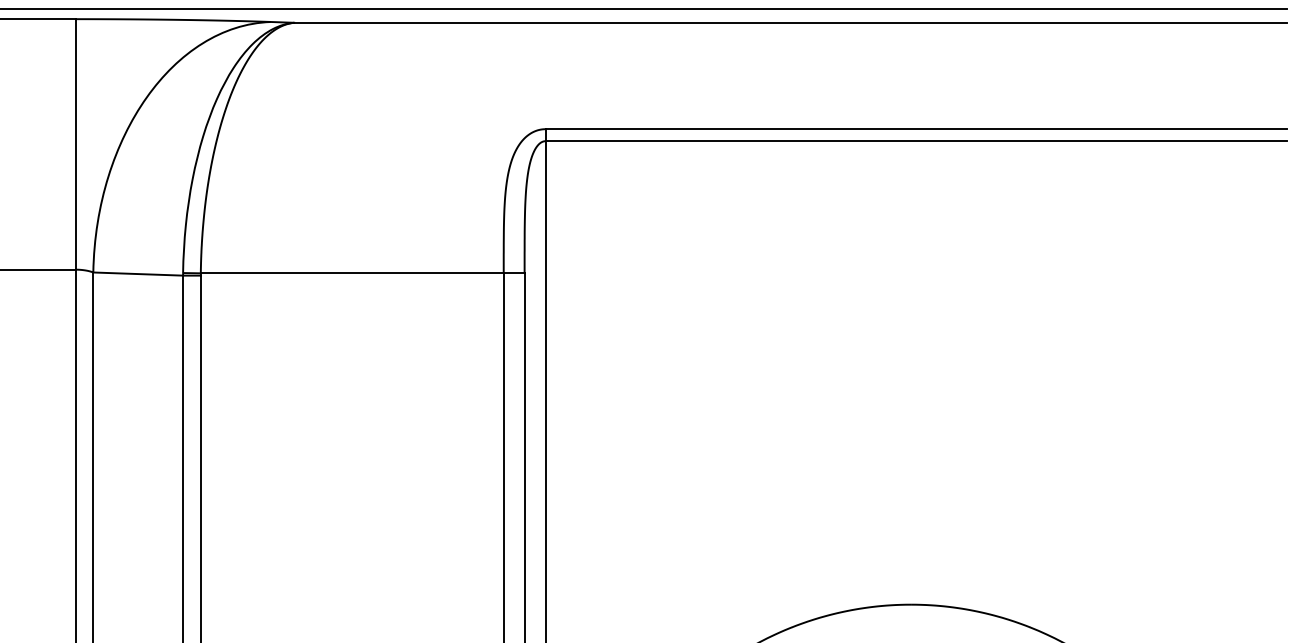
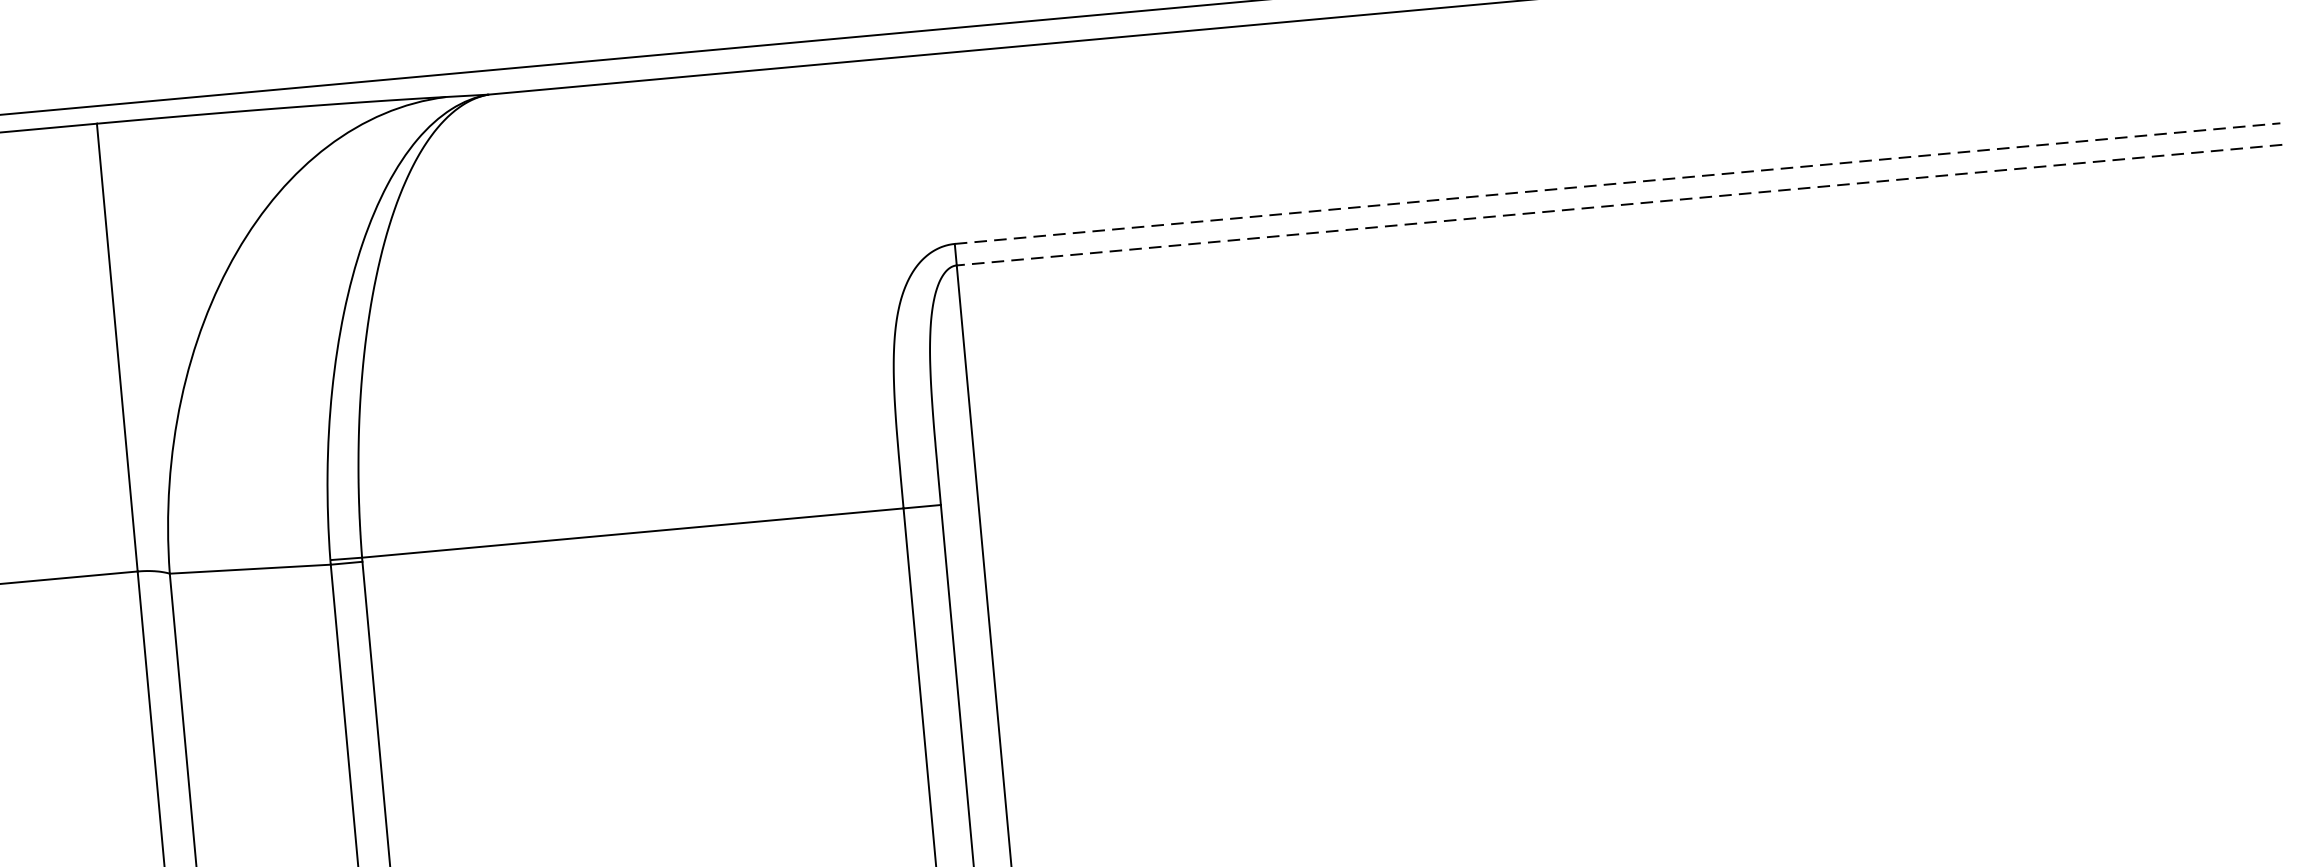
line: (916, 129) -> (1618, 184), solid -> dashed
line: (916, 141) -> (1620, 205), solid -> dashed

